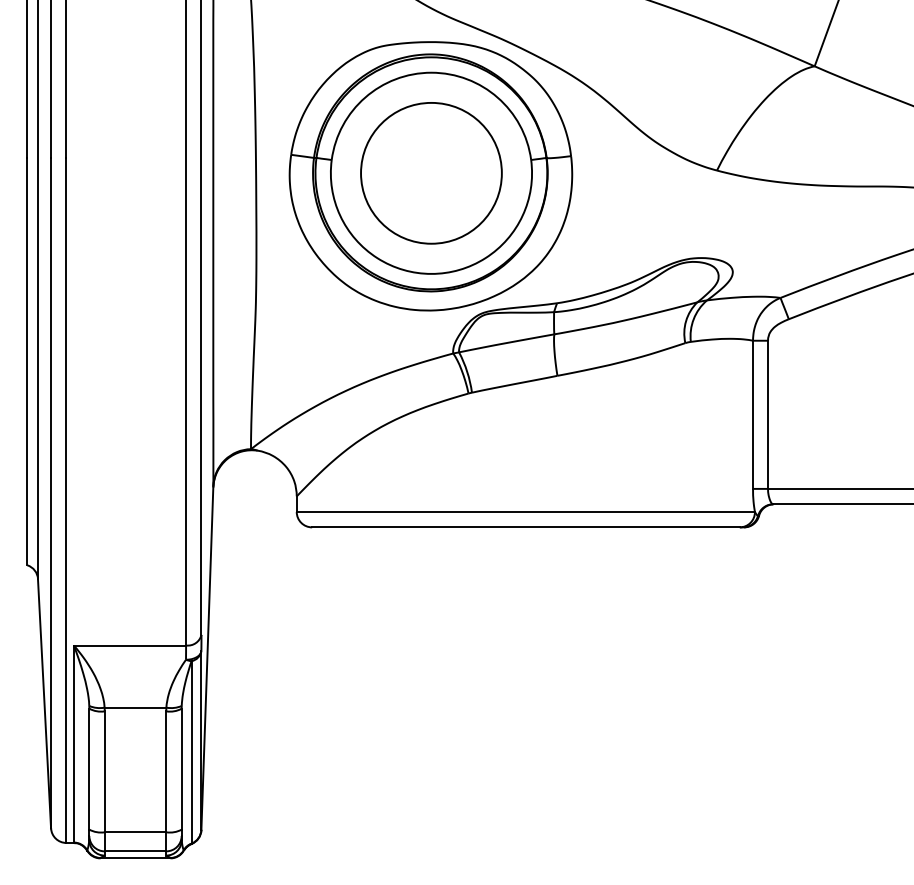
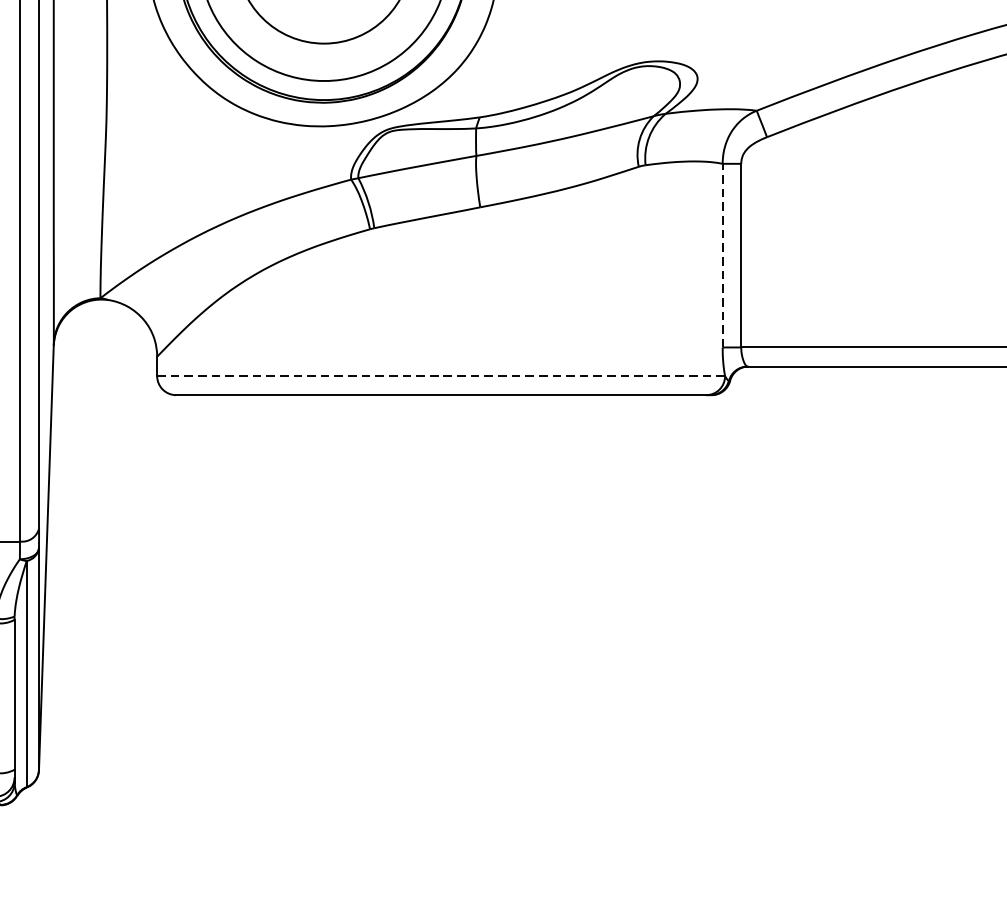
line: (753, 414) -> (723, 255), solid -> dashed
line: (526, 512) -> (441, 376), solid -> dashed

